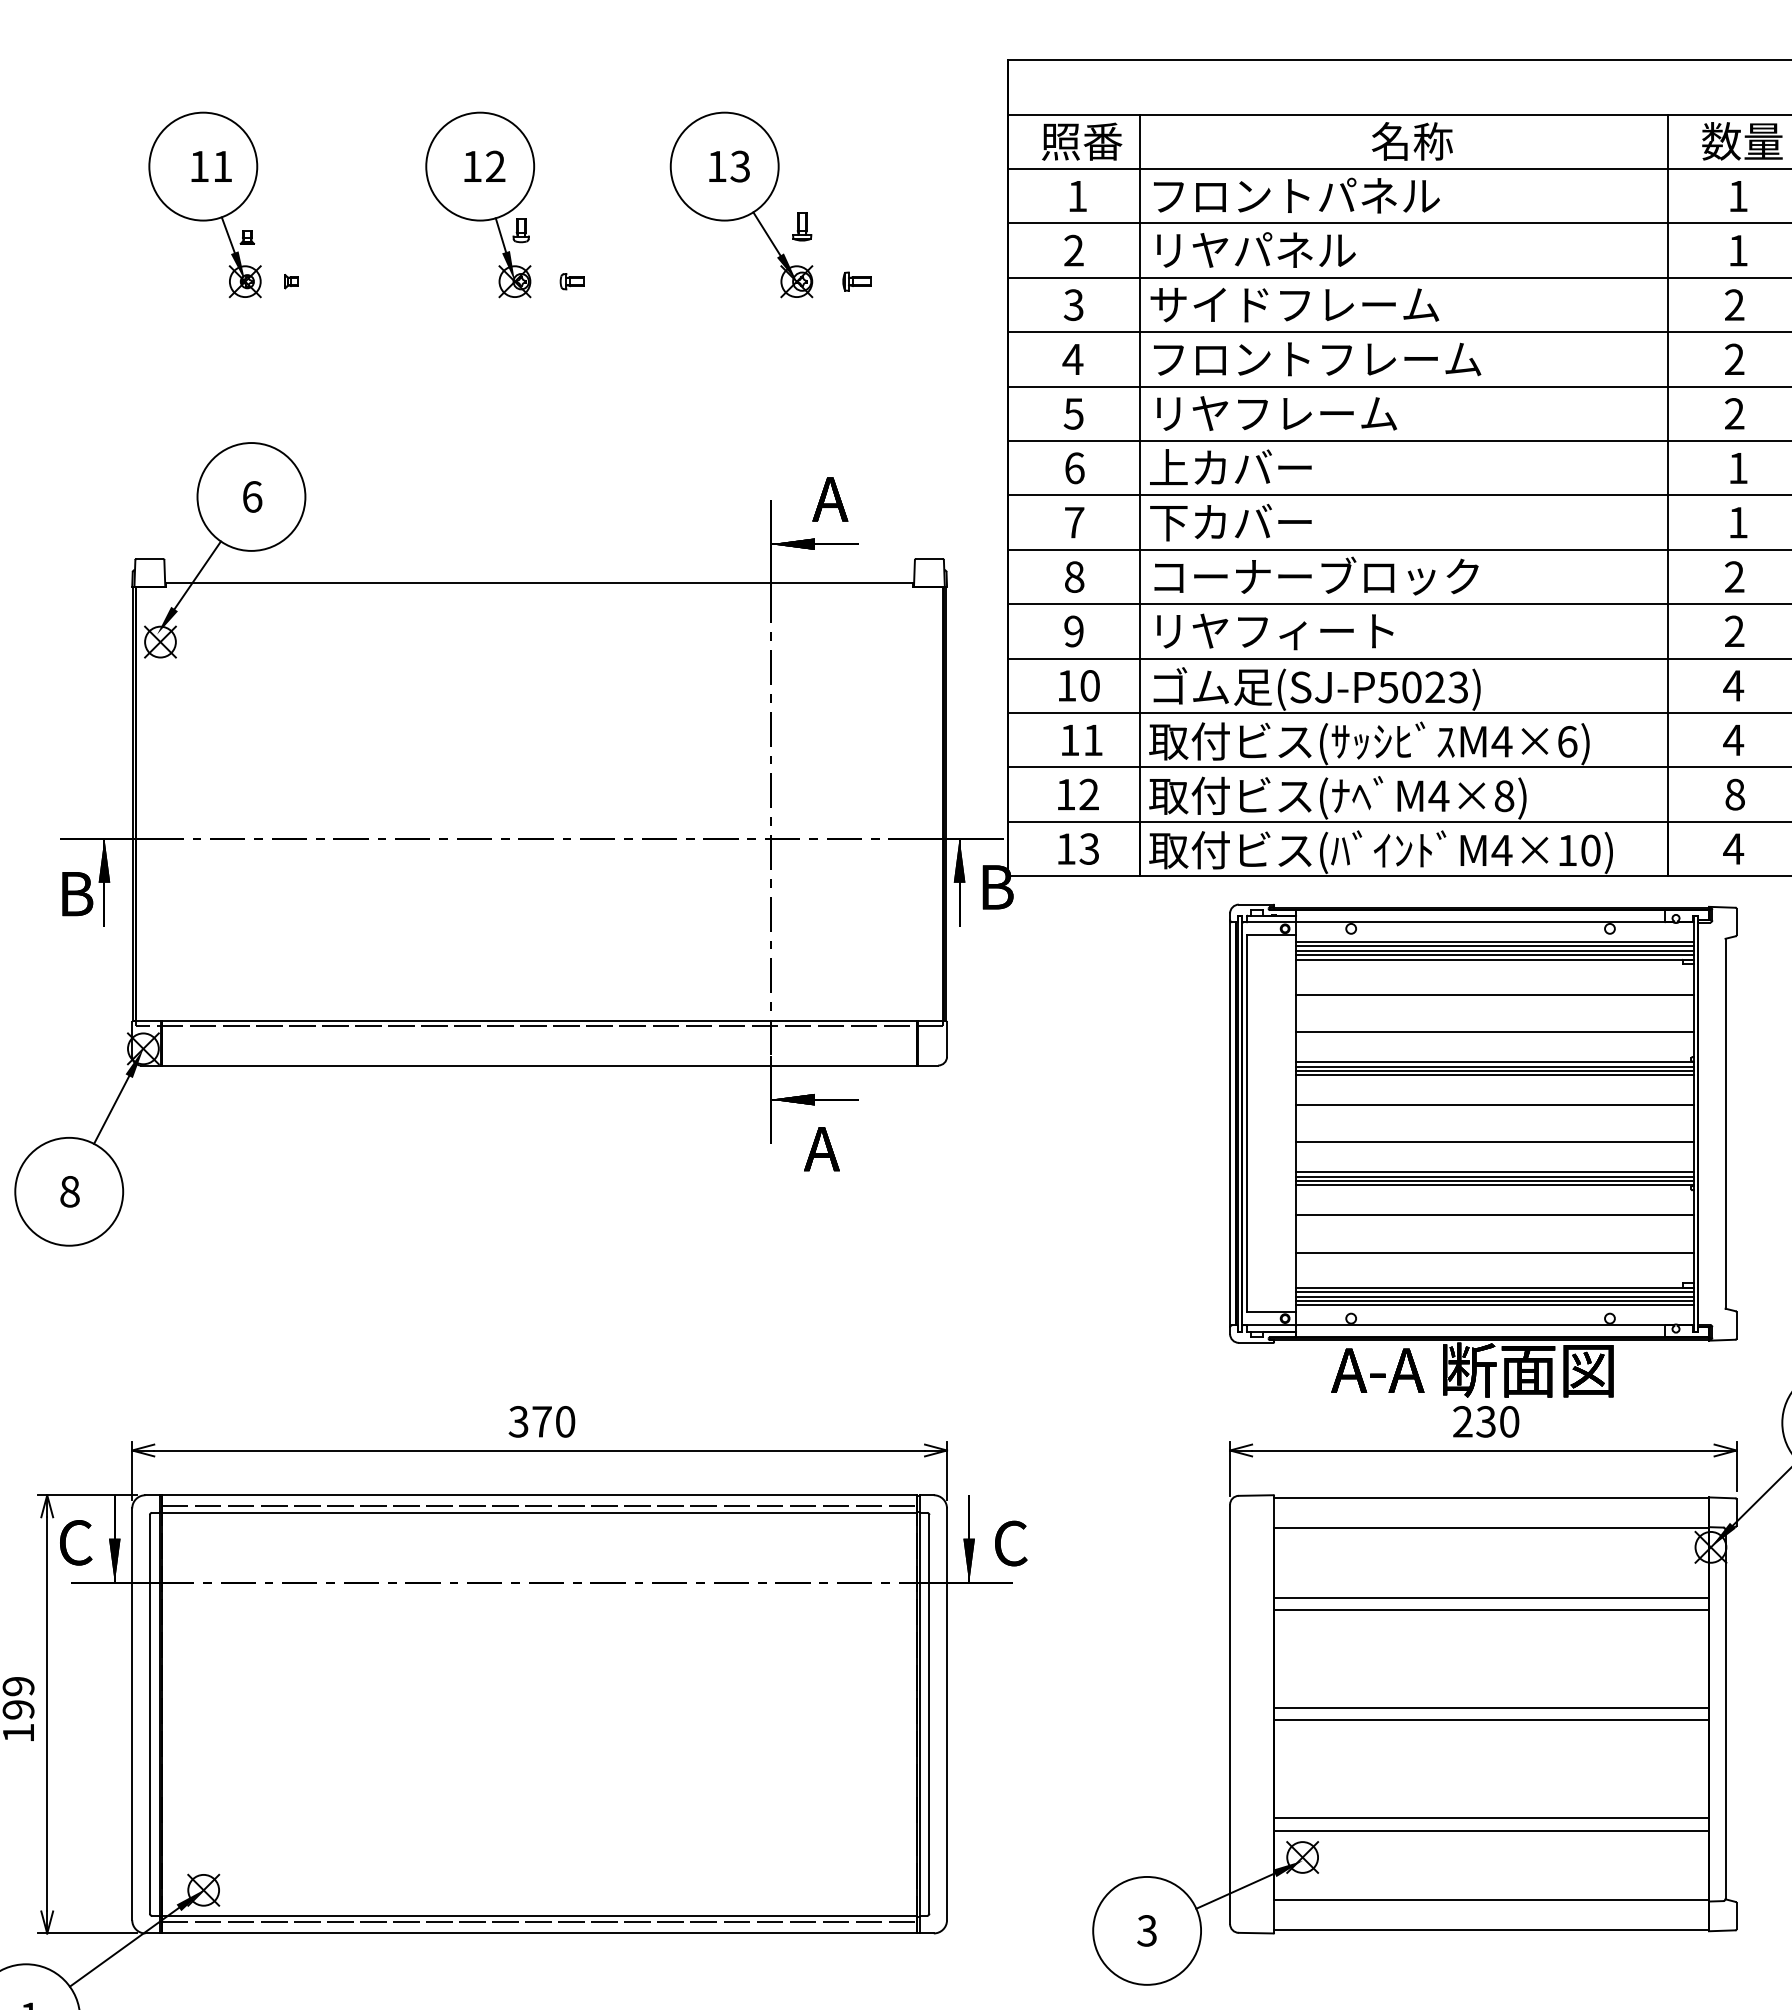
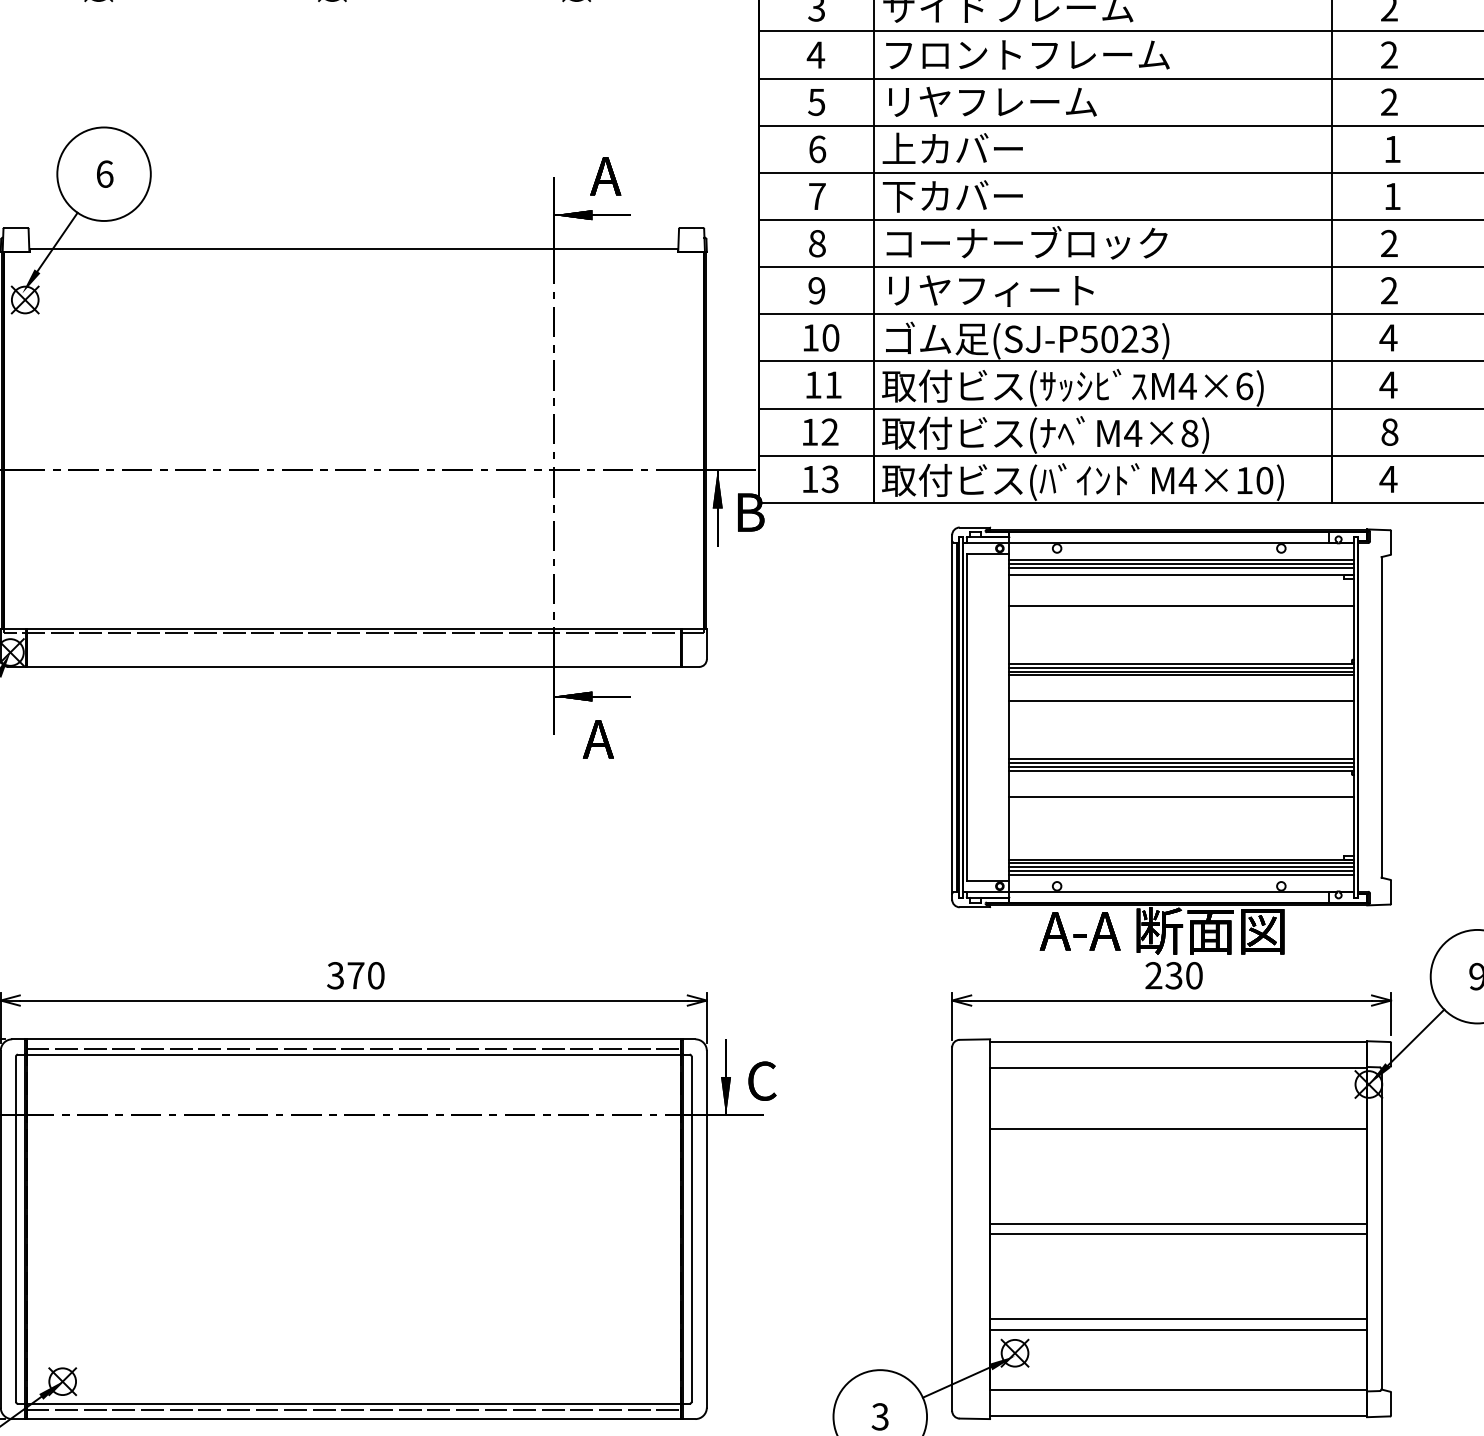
line: (1494, 955) -> (1181, 571), removed
line: (1494, 1032) -> (1181, 638), removed
line: (1494, 1142) -> (1181, 733), removed
line: (1494, 1252) -> (1181, 828), removed
line: (1491, 1610) -> (1178, 1139), removed

